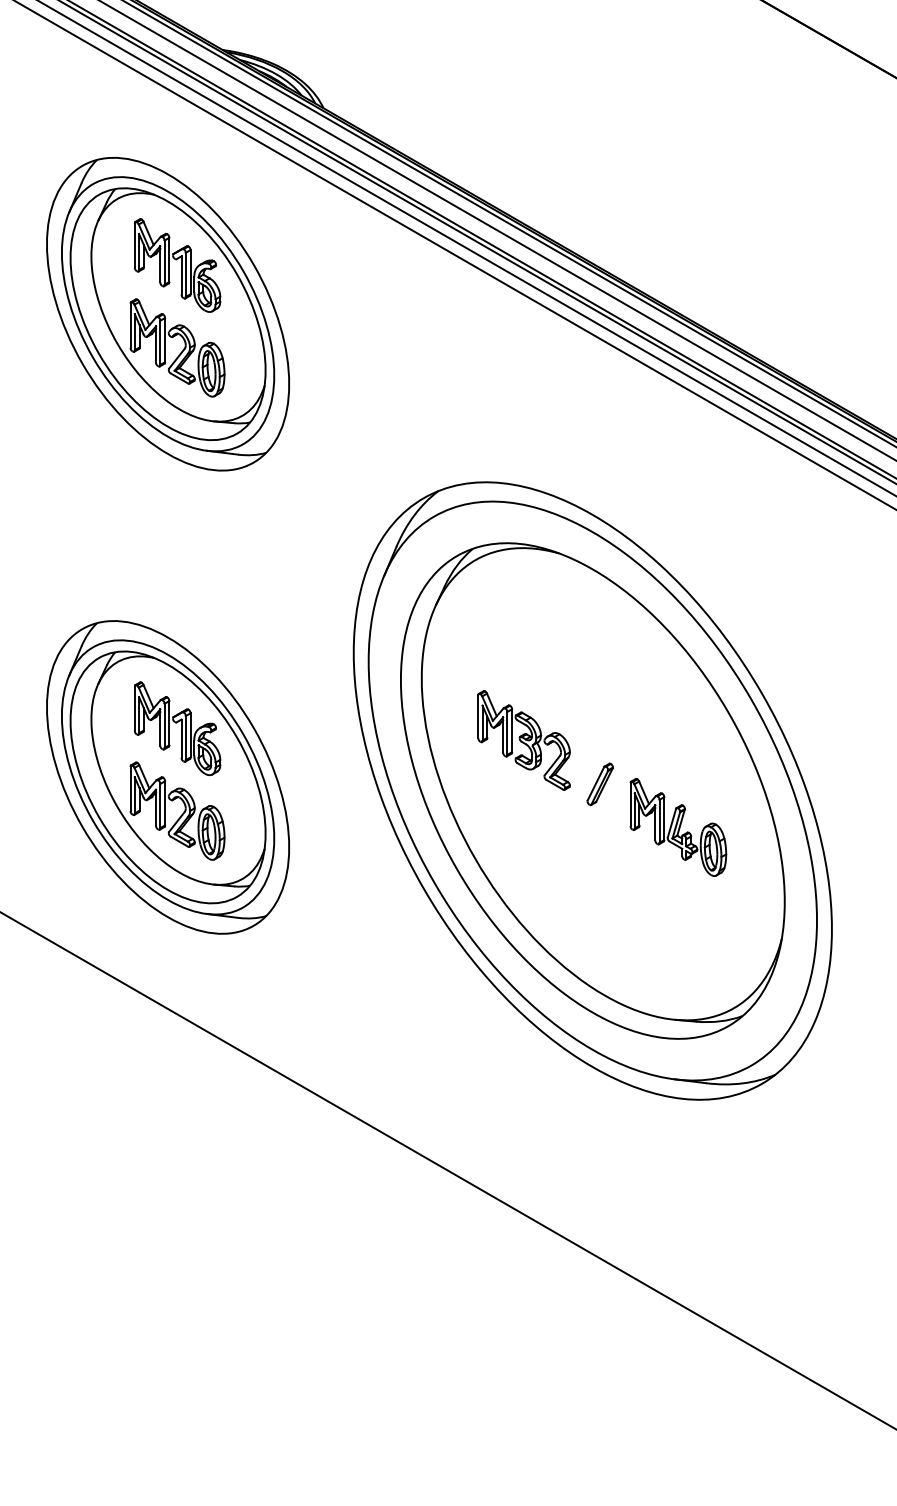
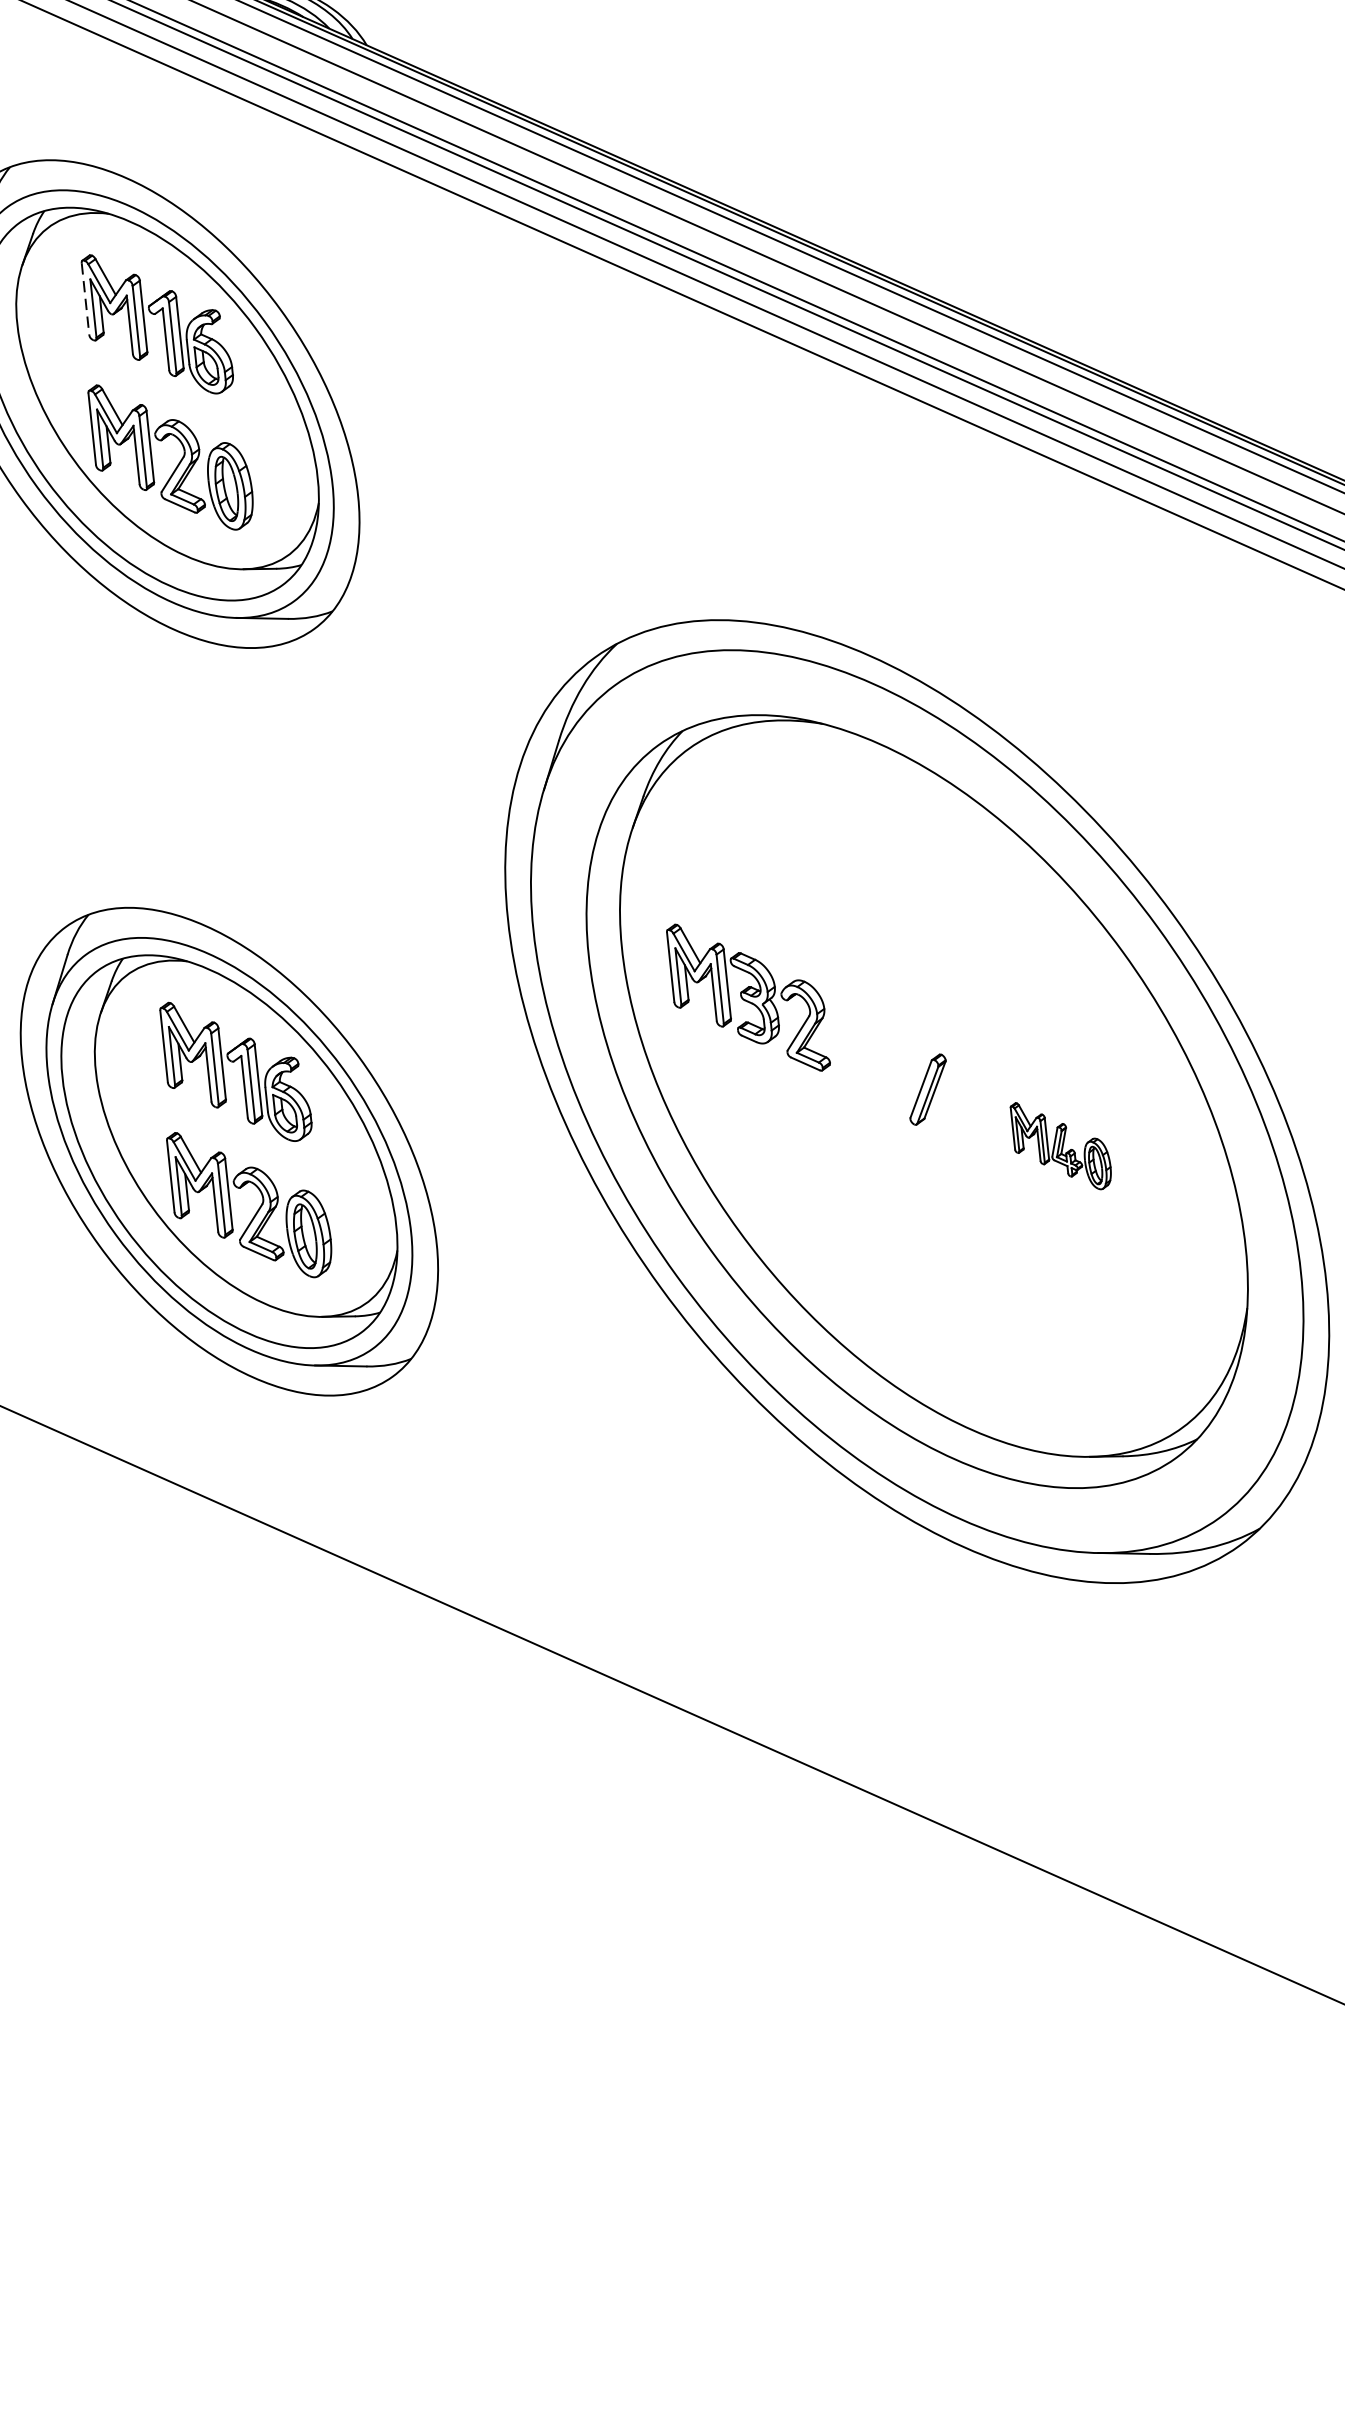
line: (134, 246) -> (85, 300), solid -> dashed
part: (523, 740) -> (747, 997), moved
part: (678, 827) -> (1061, 1145), size x0.6

